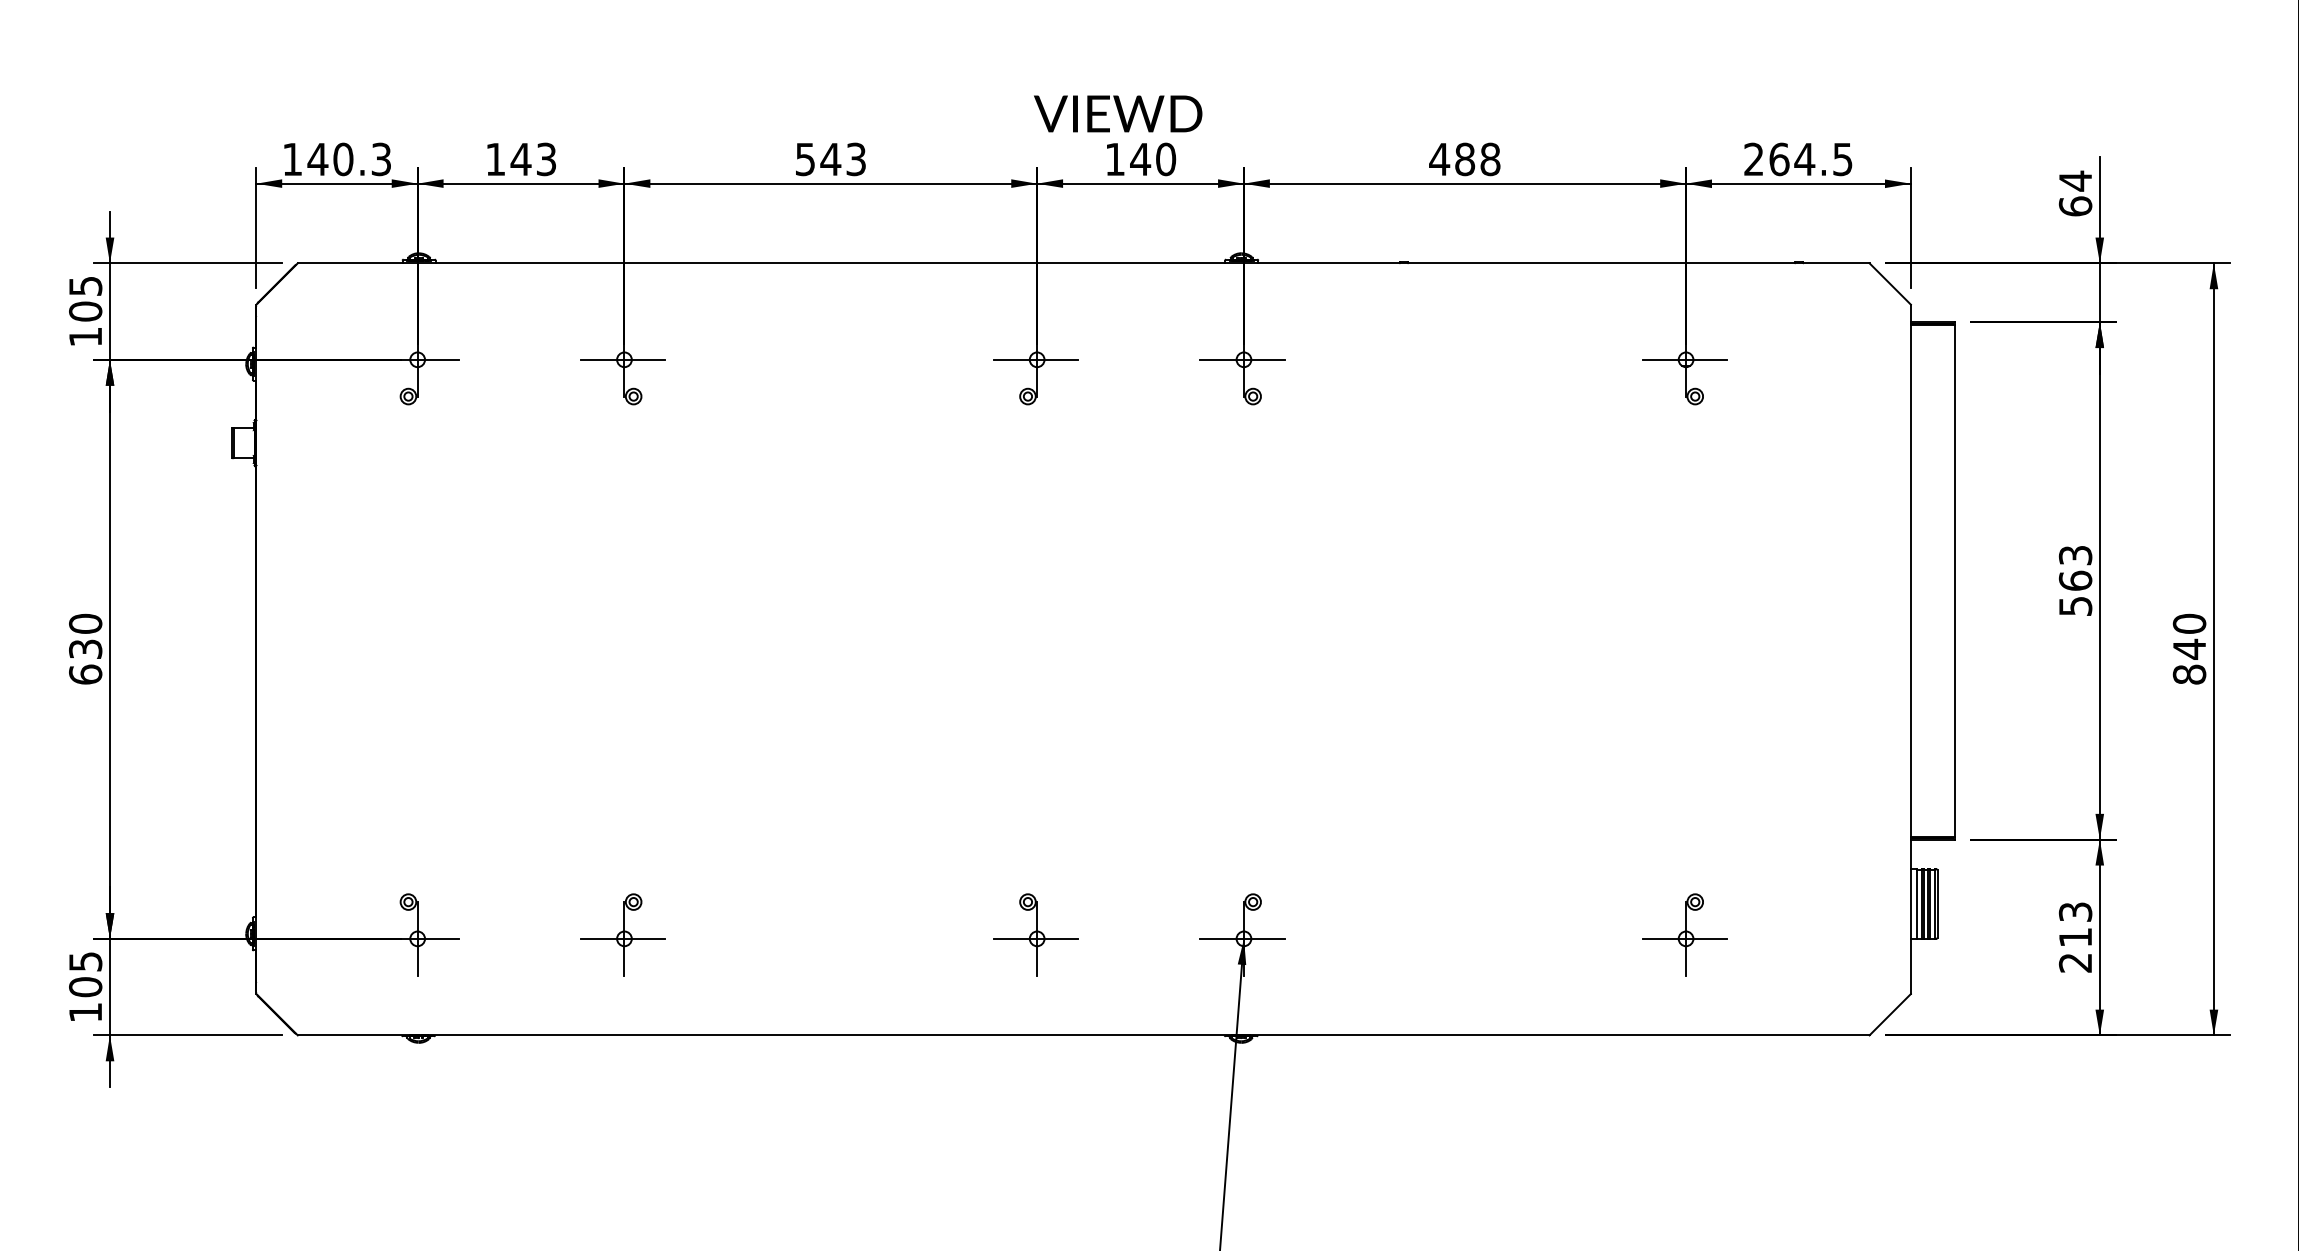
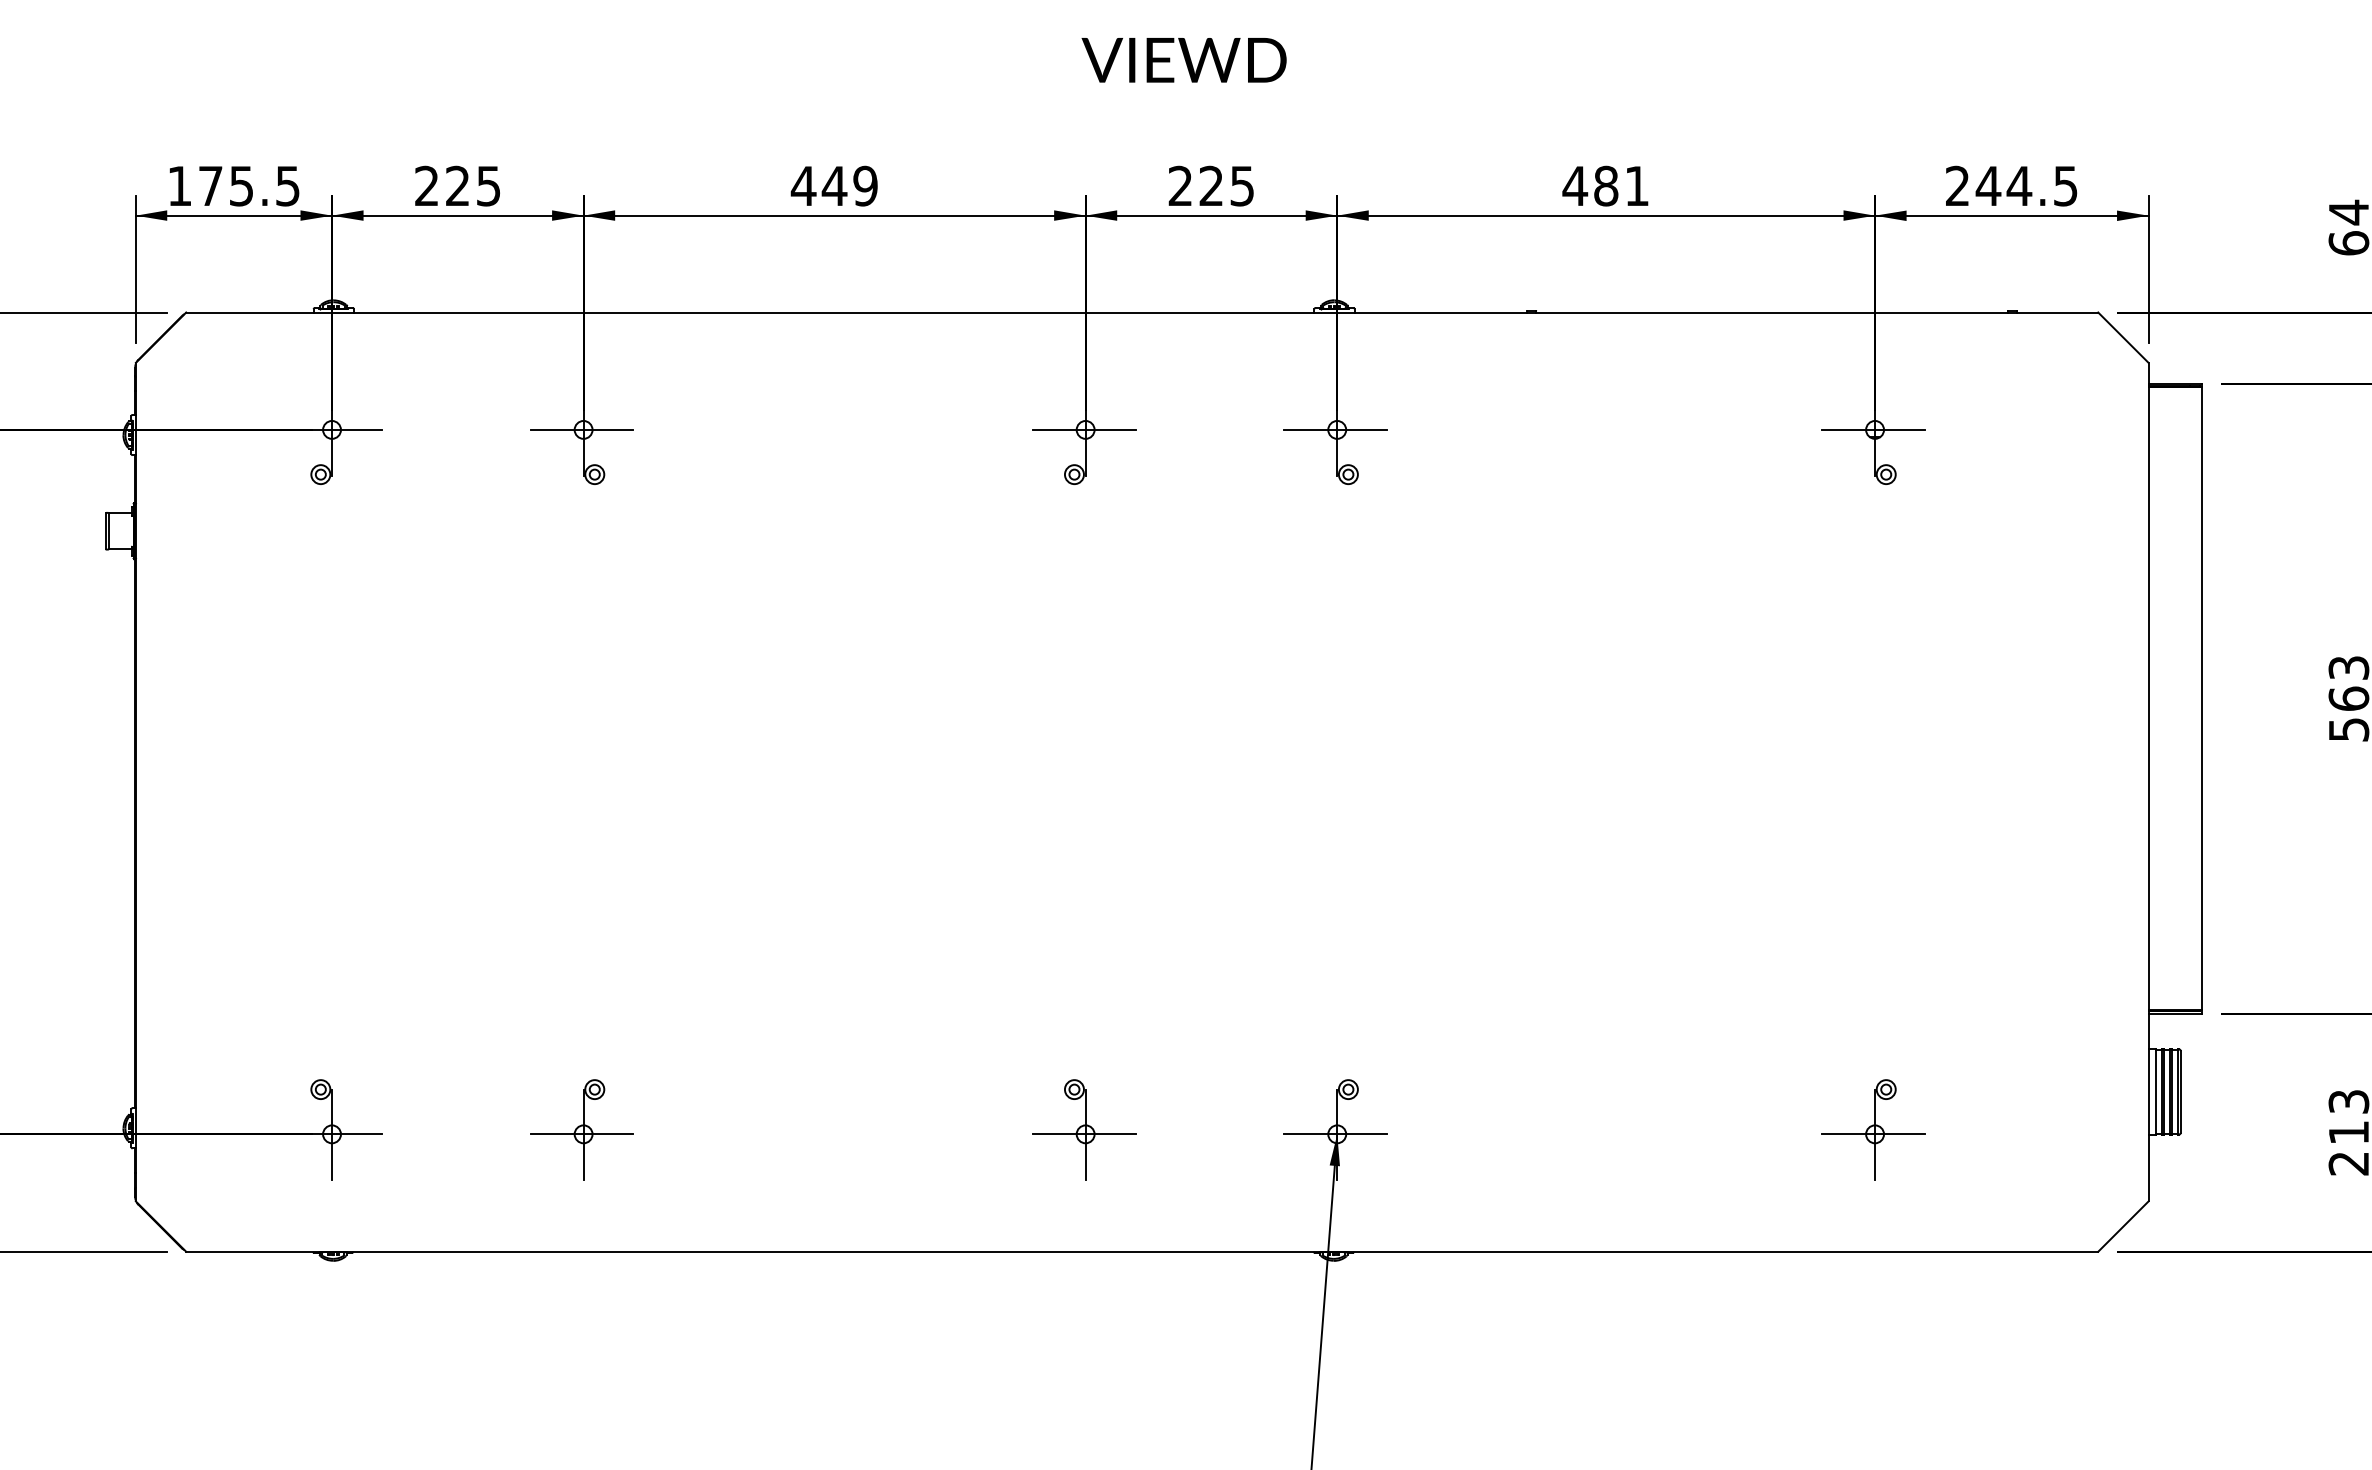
text: (1118, 113) -> (1184, 59), moved
text: (520, 158) -> (457, 185), 143 -> 225
text: (348, 159) -> (247, 186), 140.3 -> 175.5
text: (830, 159) -> (834, 186), 543 -> 449
text: (1140, 159) -> (1211, 186), 140 -> 225
text: (1490, 159) -> (1637, 186), 488 -> 481
text: (1778, 159) -> (1987, 186), 264.5 -> 244.5

